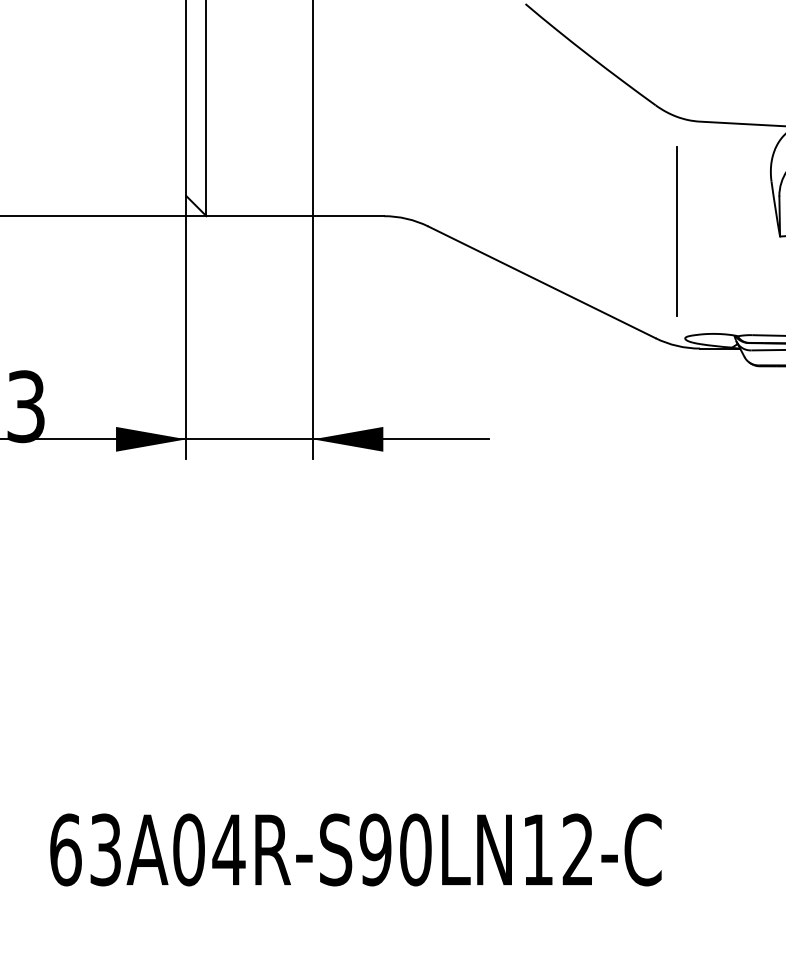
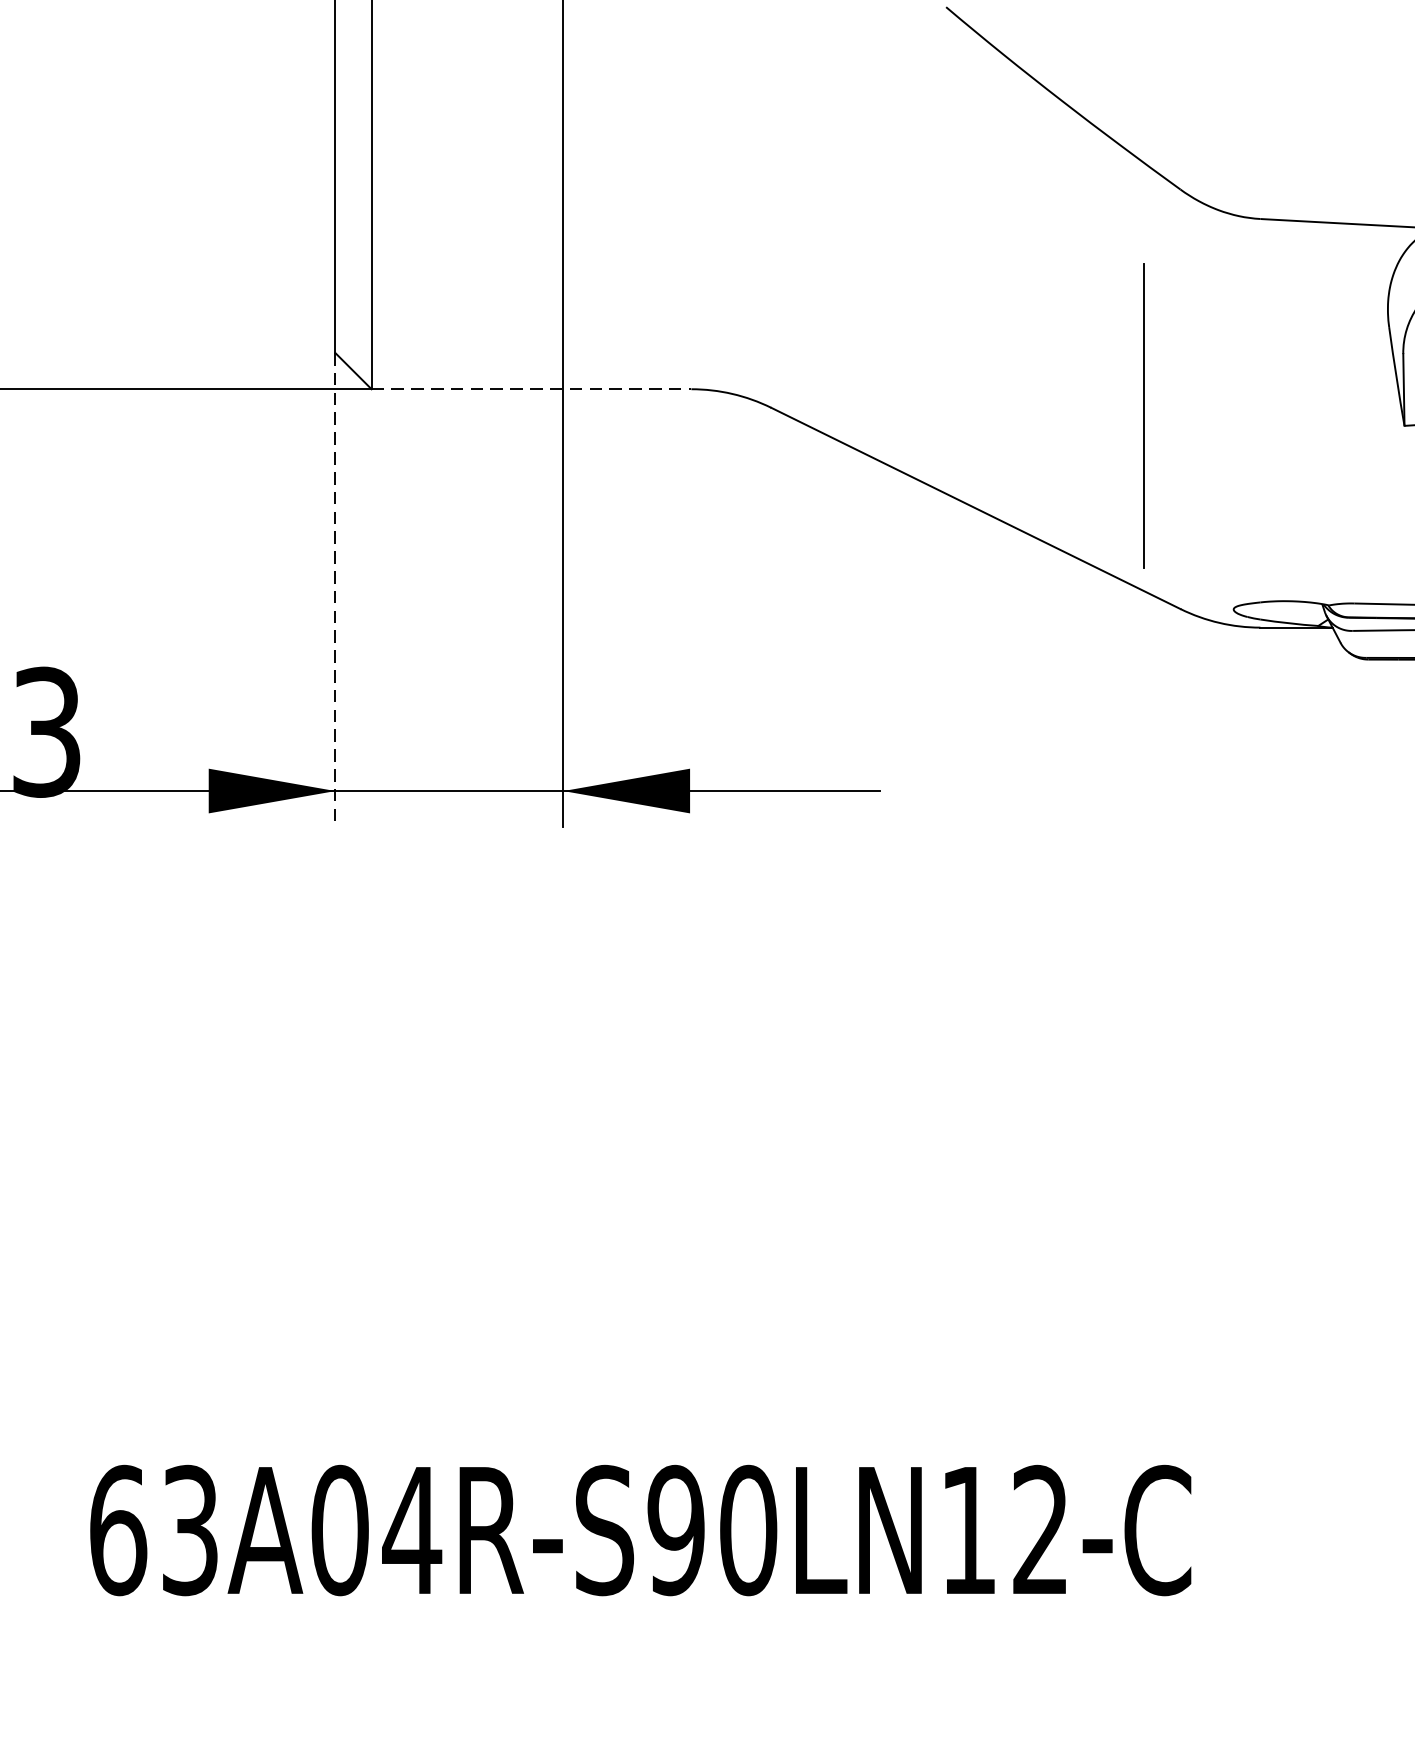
line: (295, 216) -> (531, 389), solid -> dashed
line: (676, 231) -> (1144, 416), moved
line: (186, 327) -> (335, 589), solid -> dashed

